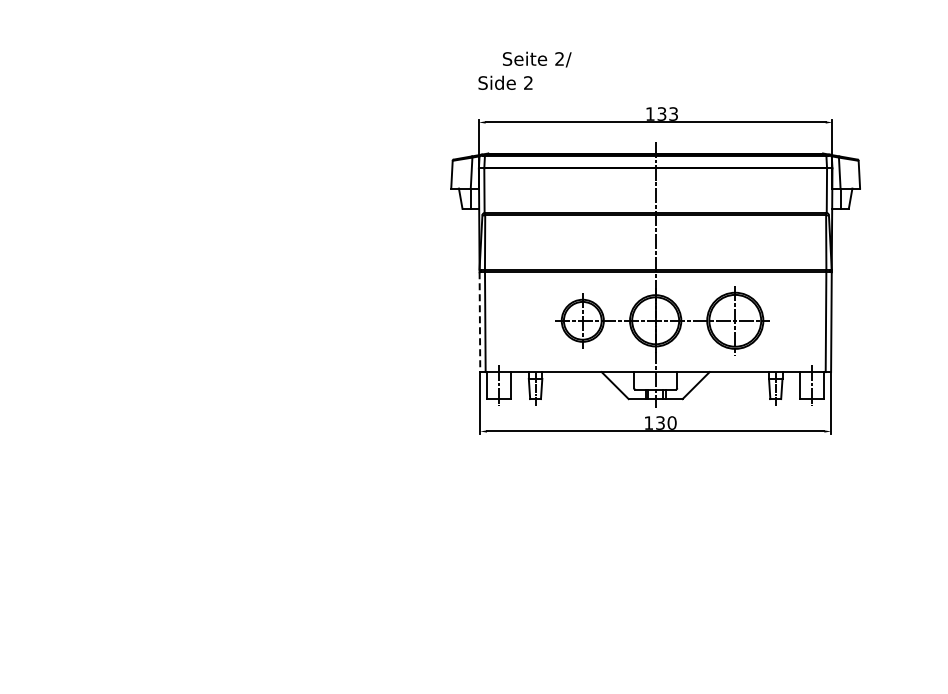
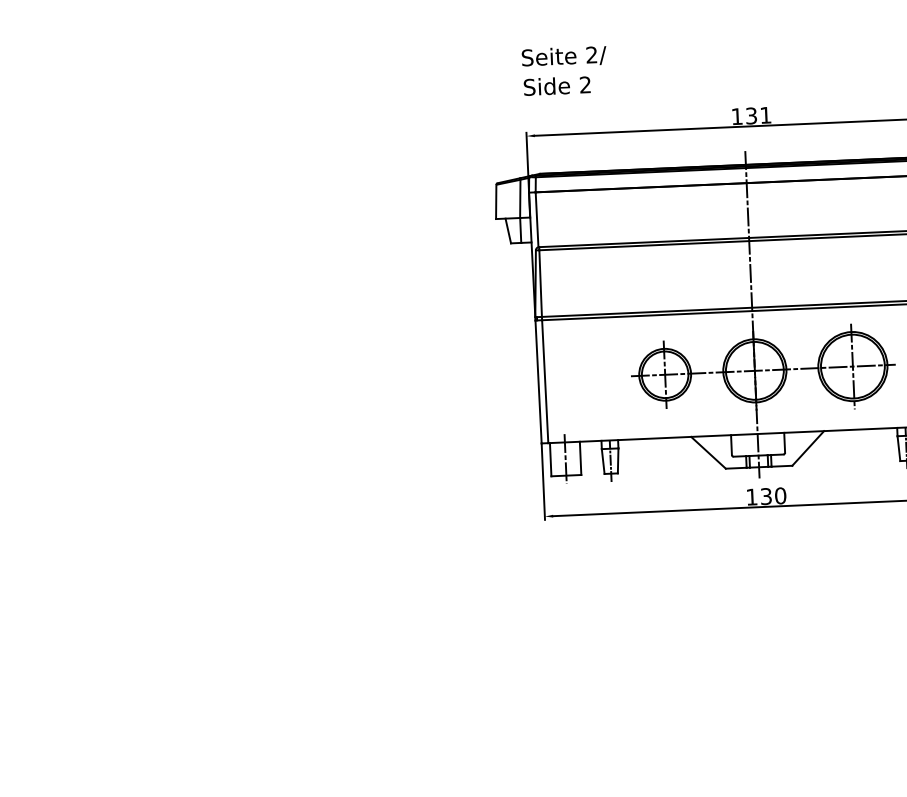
text: (537, 59) -> (564, 56), moved
text: (673, 113) -> (765, 114), 133 -> 131
line: (479, 322) -> (538, 382), dashed -> solid

